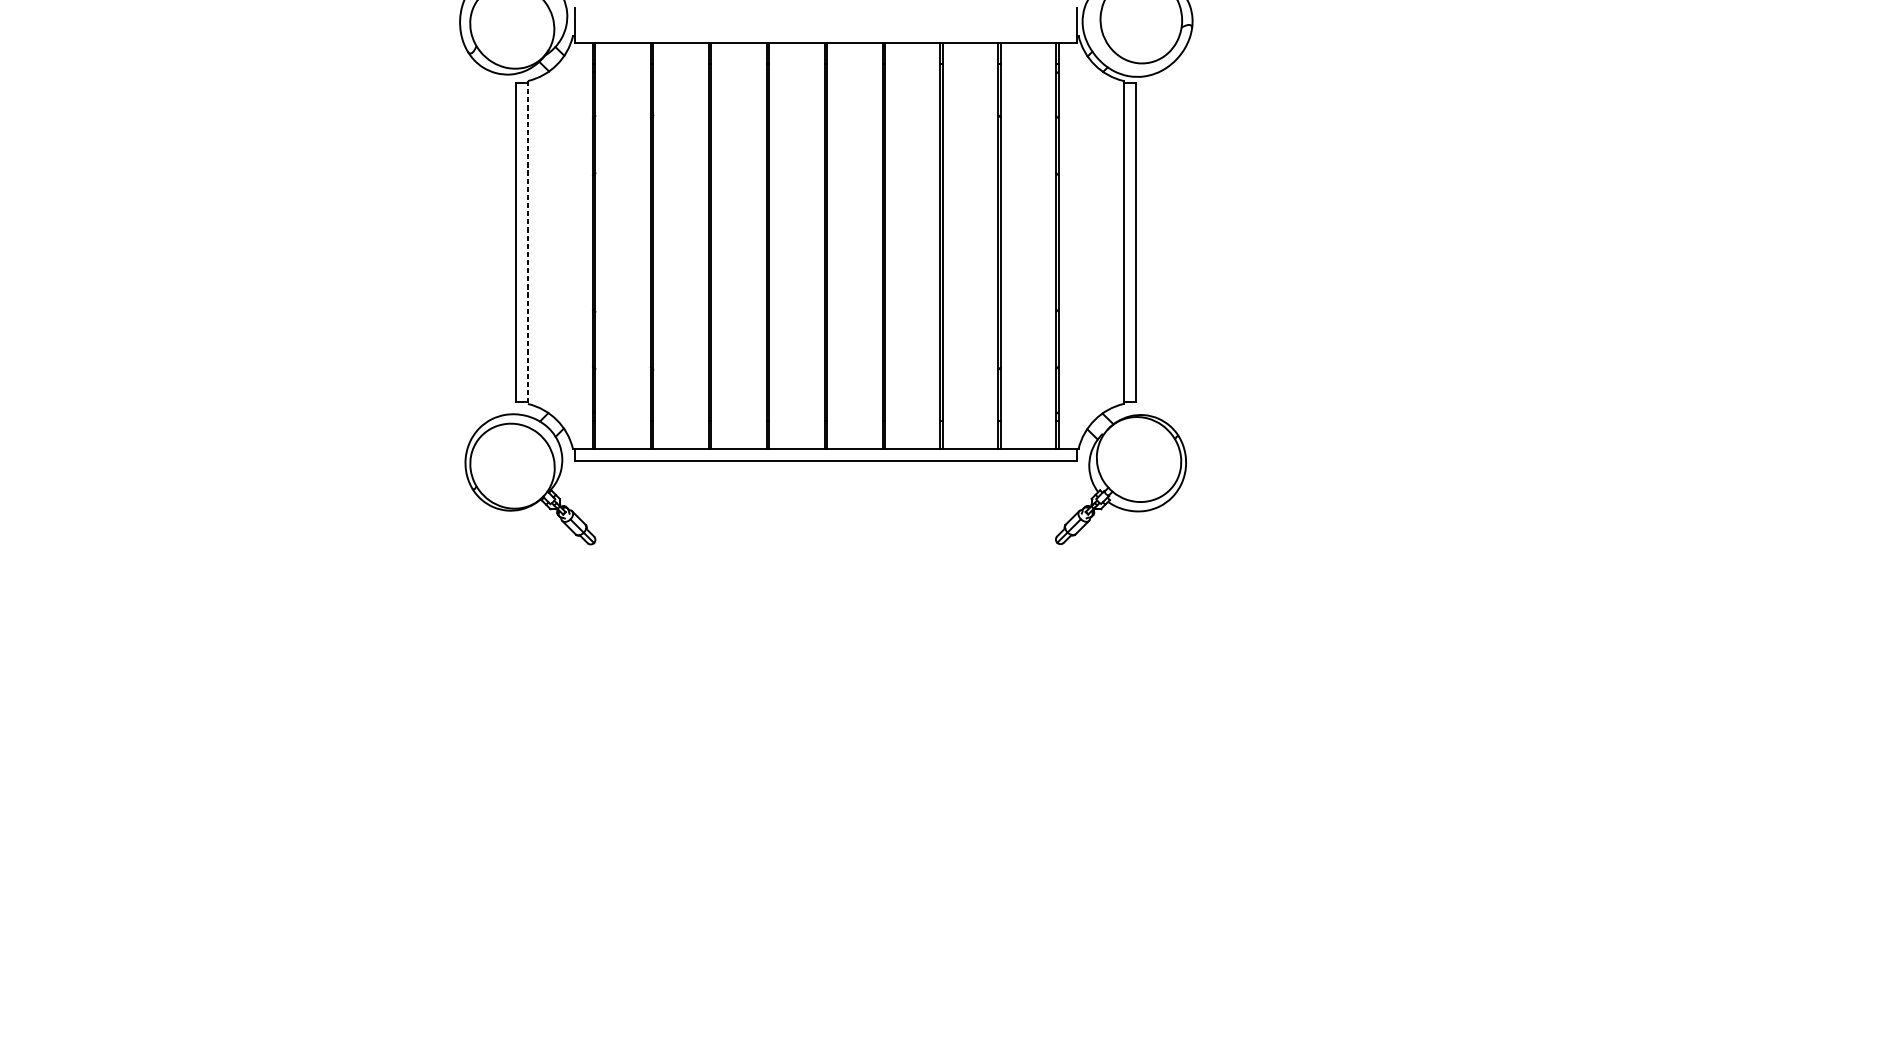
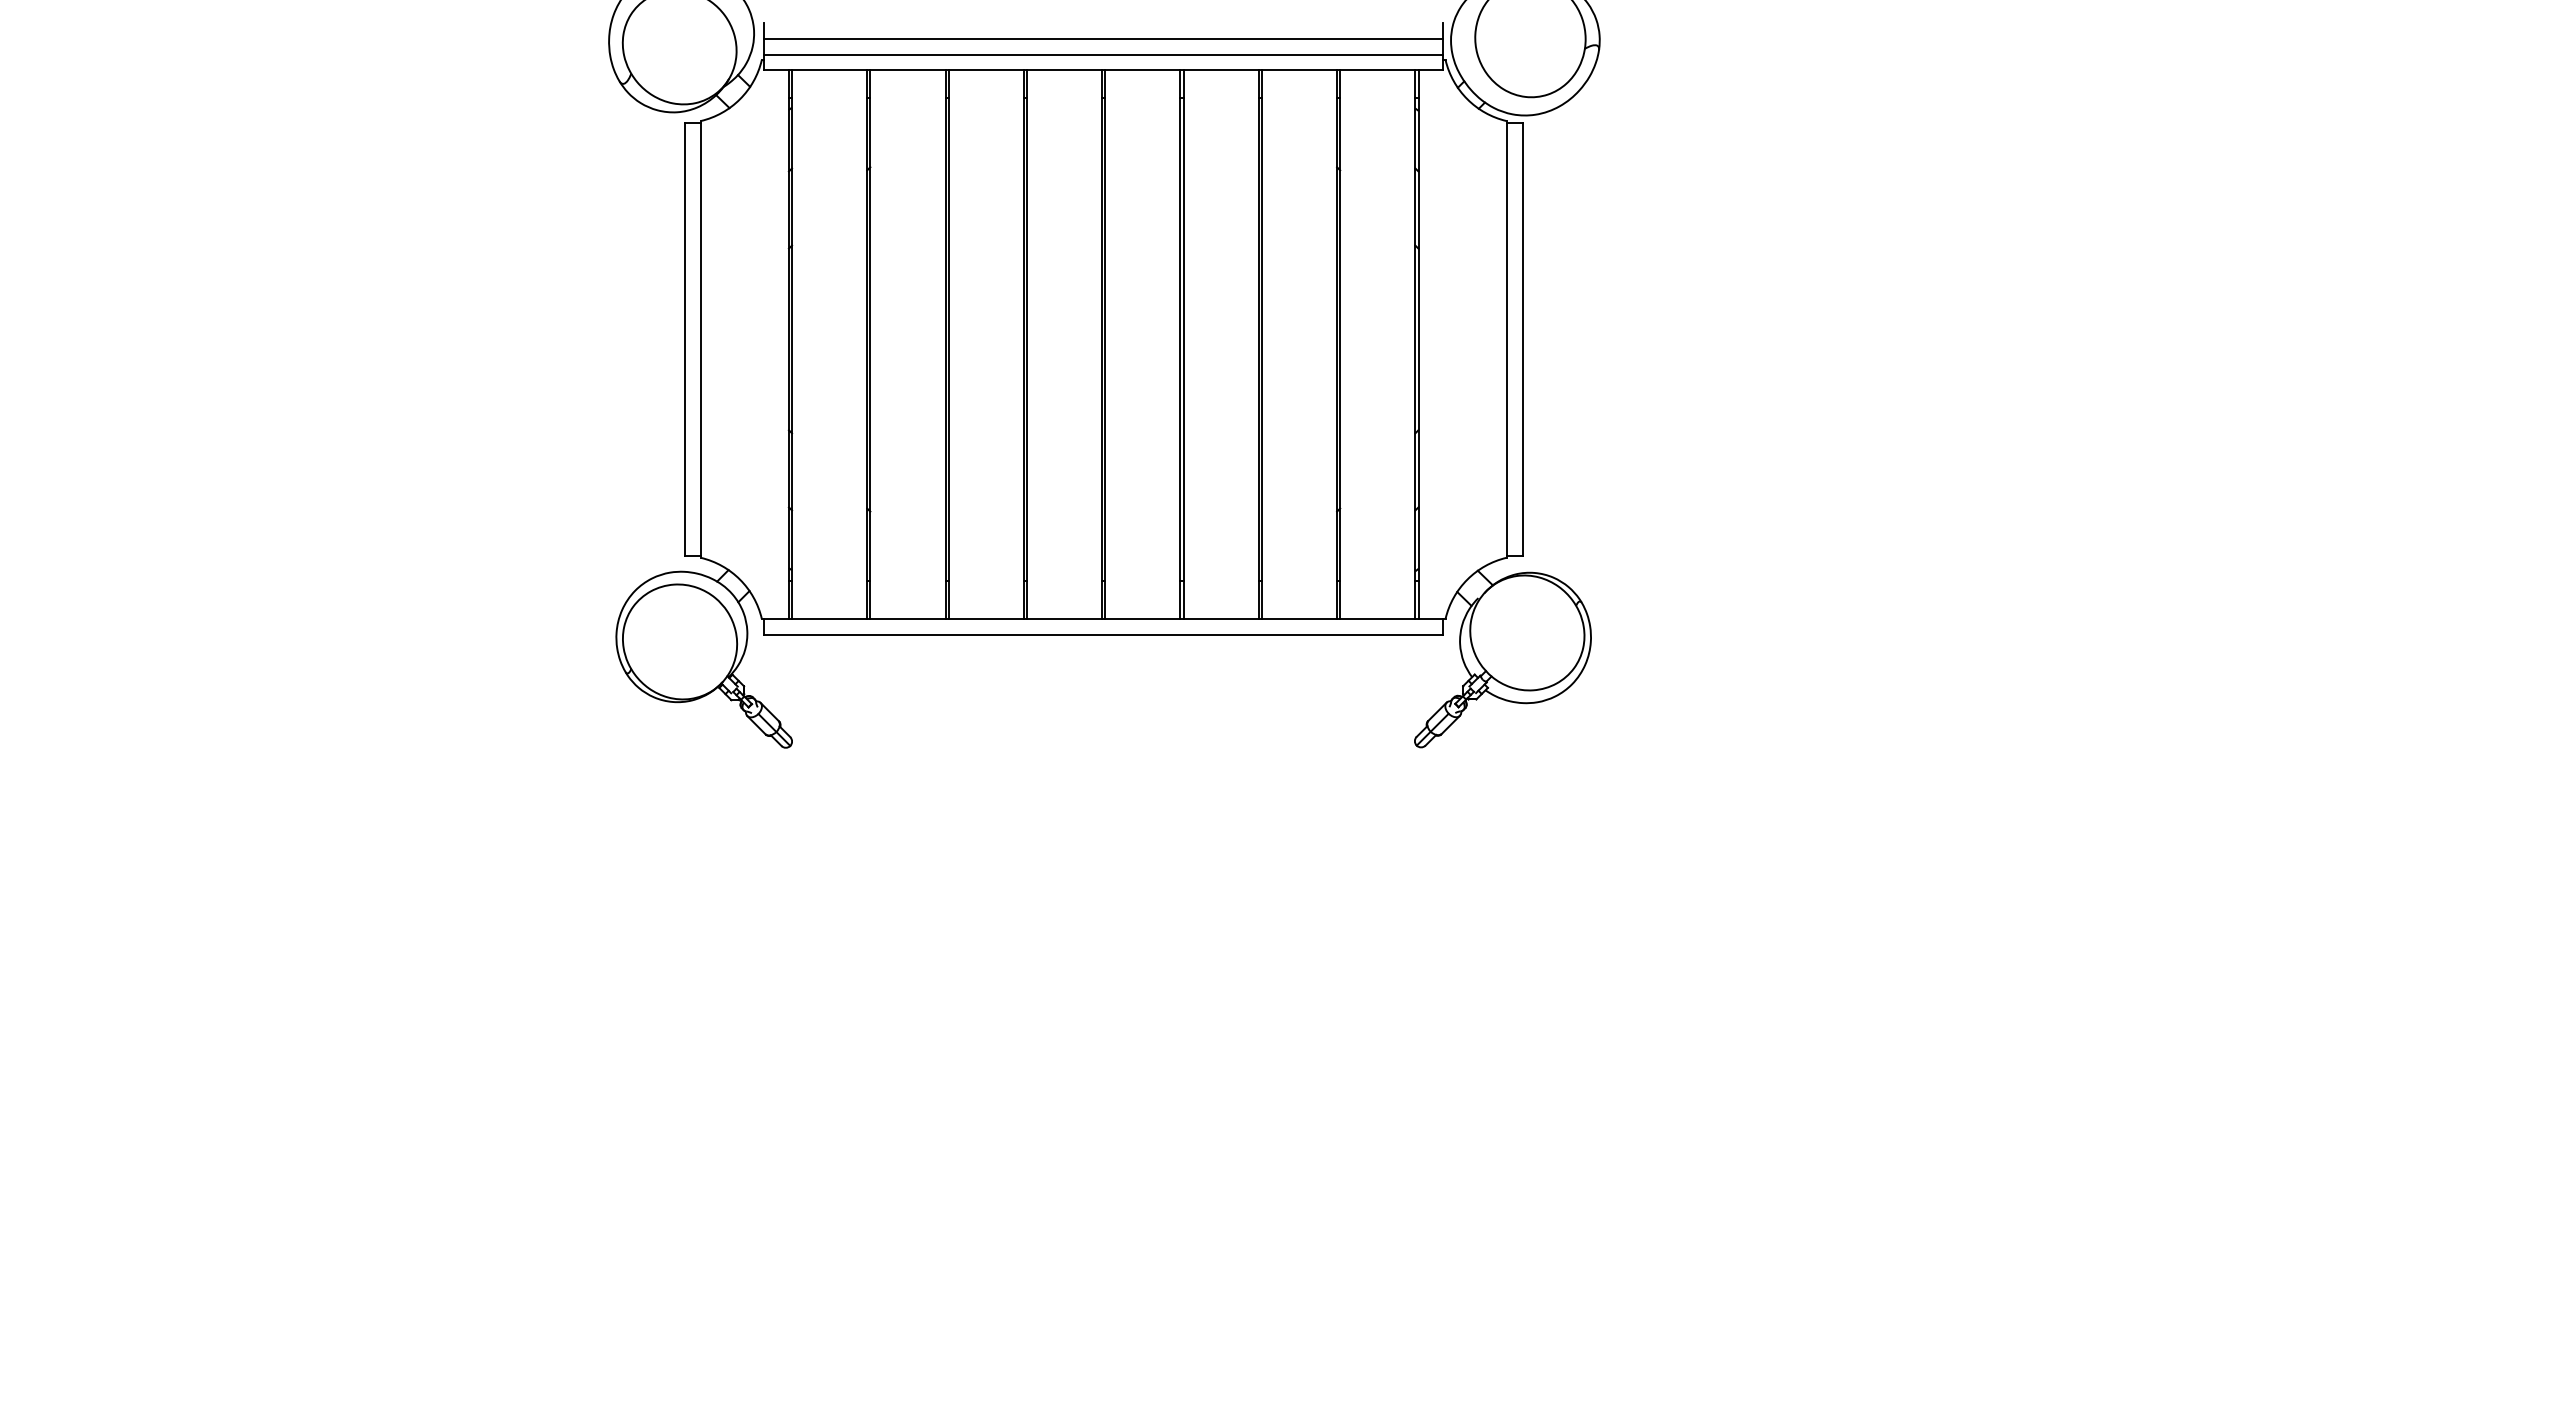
line: (825, 20) -> (1103, 39), added
line: (825, 31) -> (1103, 54), added
line: (527, 242) -> (700, 339), dashed -> solid

